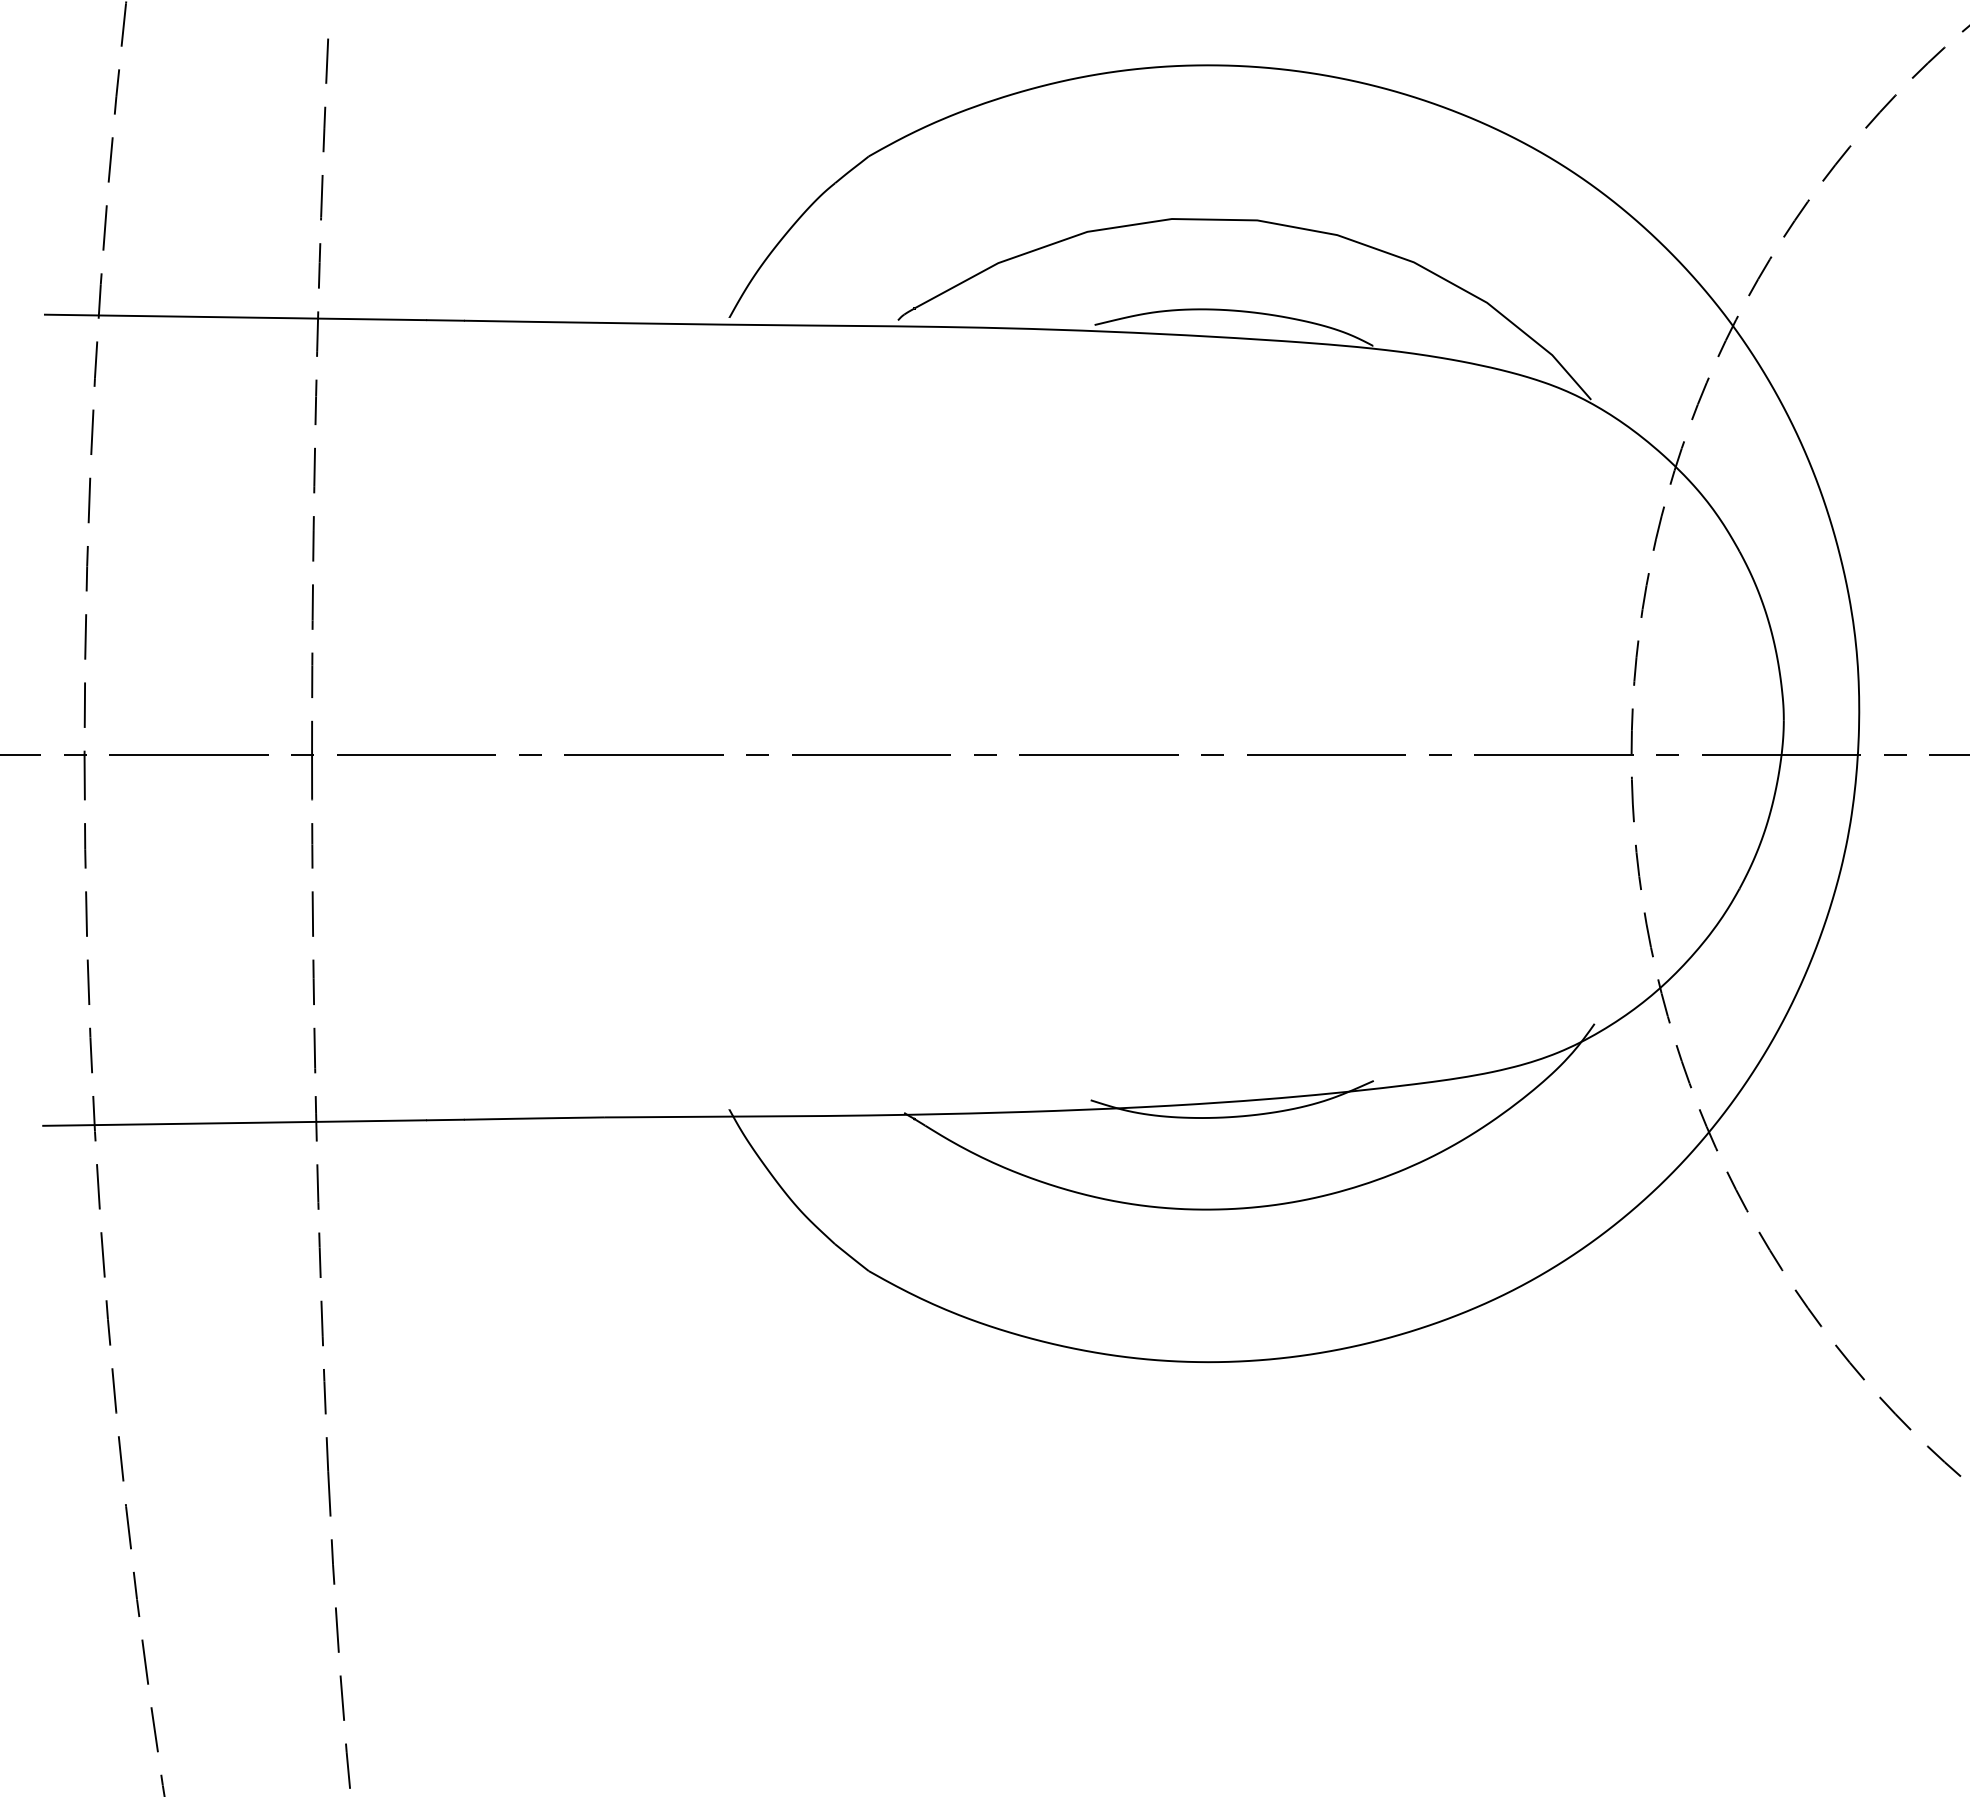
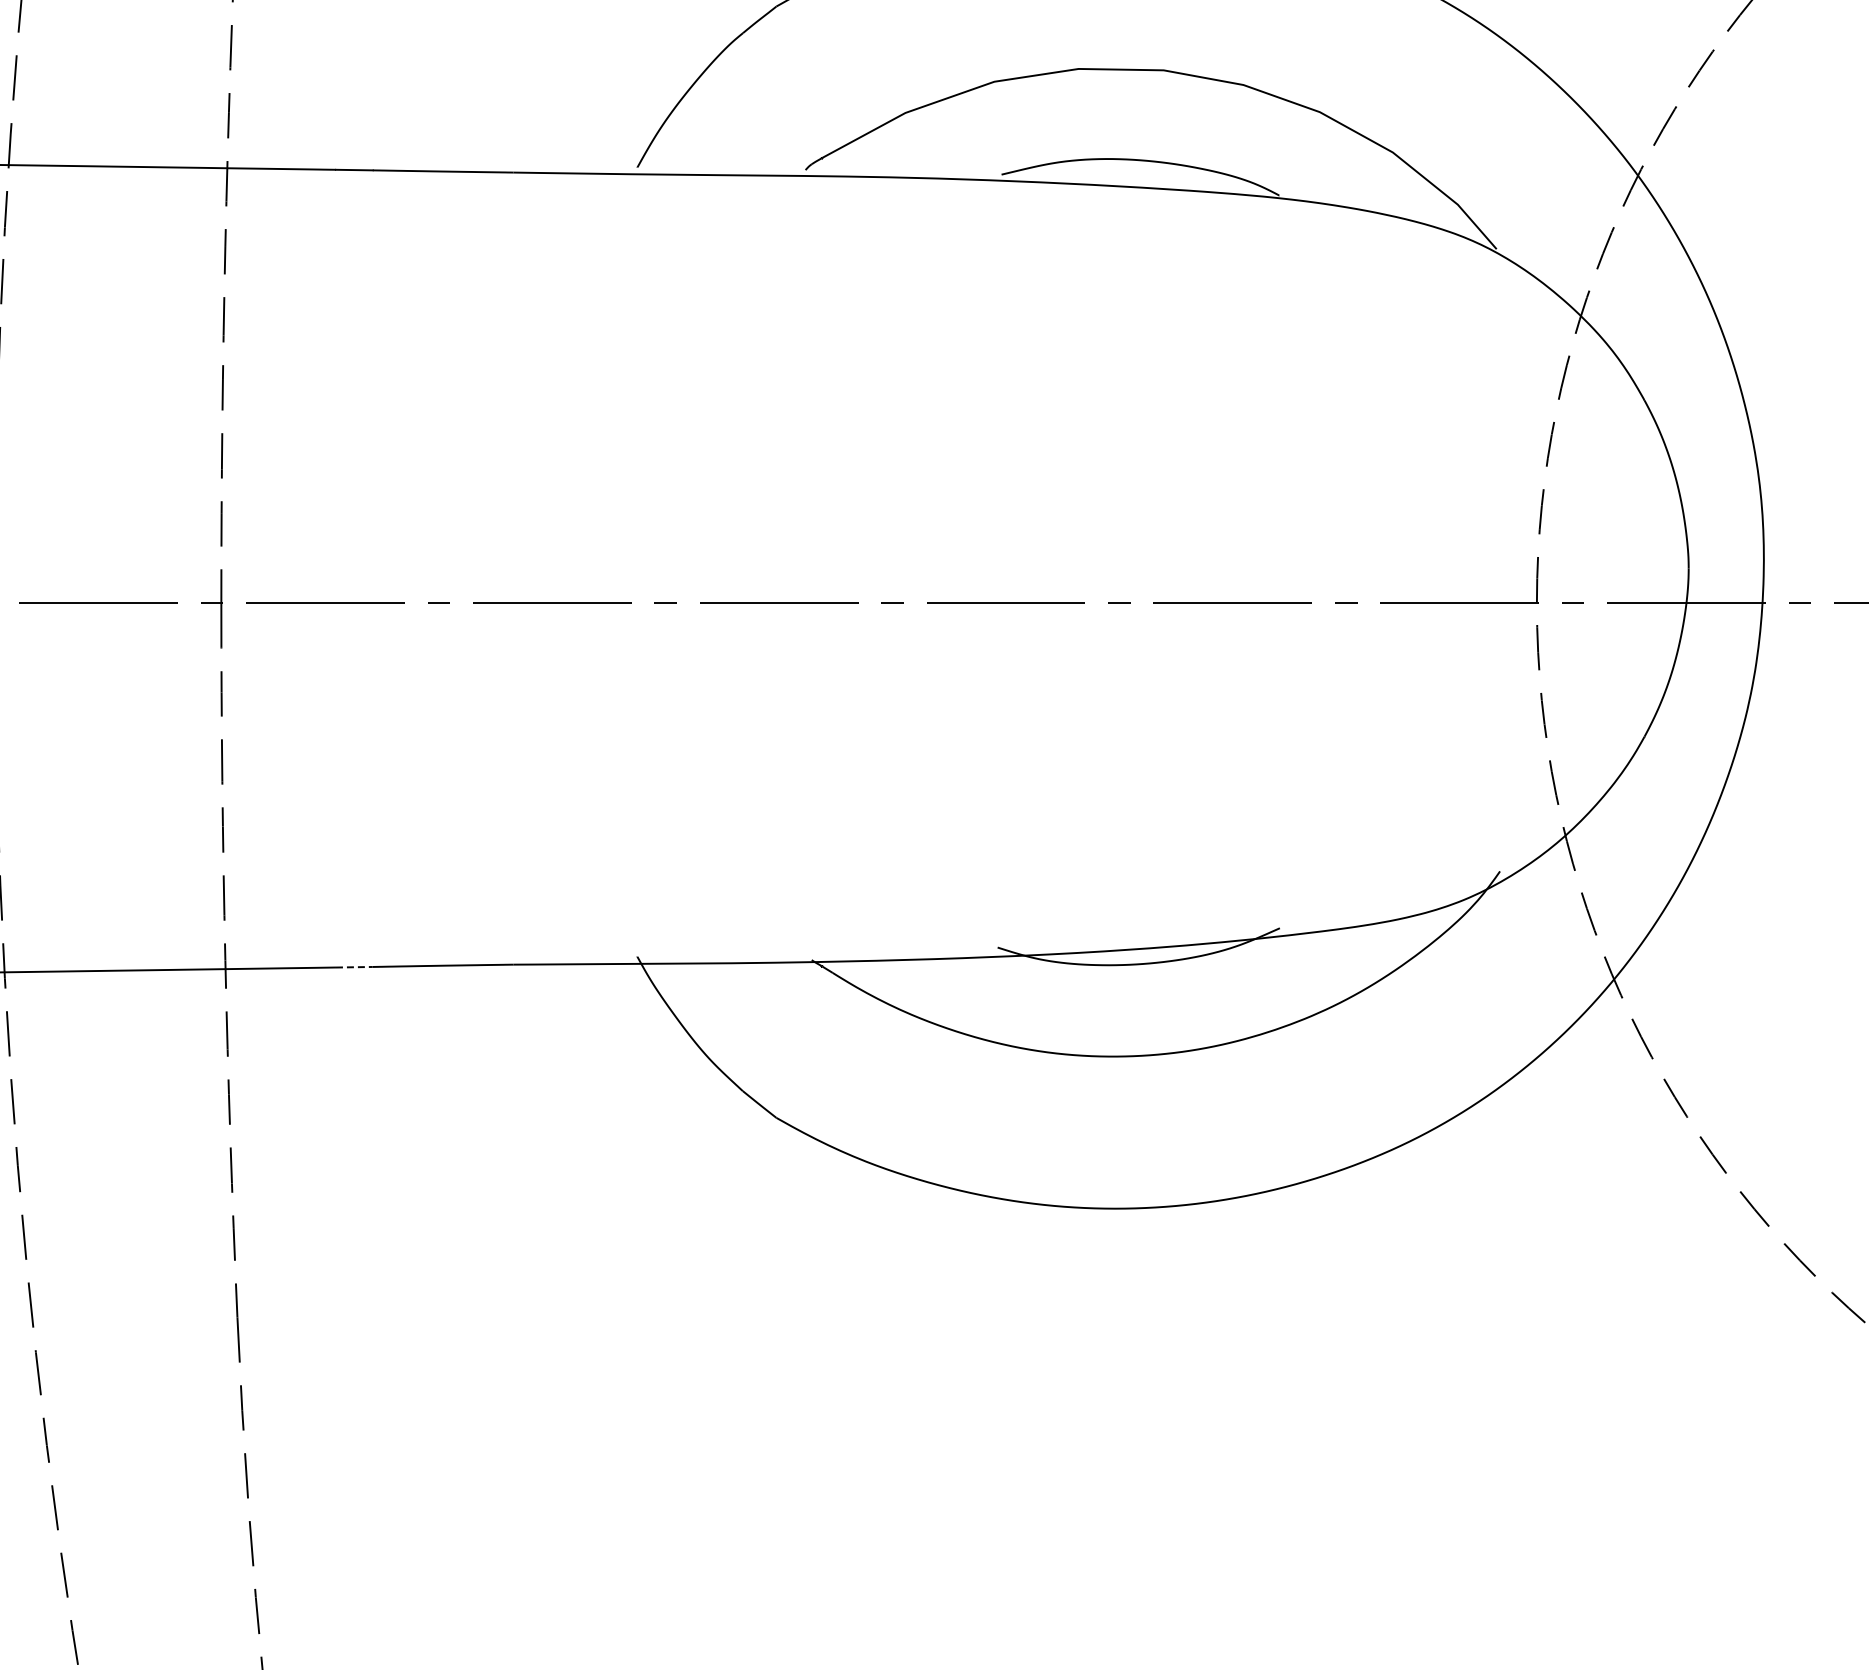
line: (445, 1120) -> (354, 967), solid -> dashed

